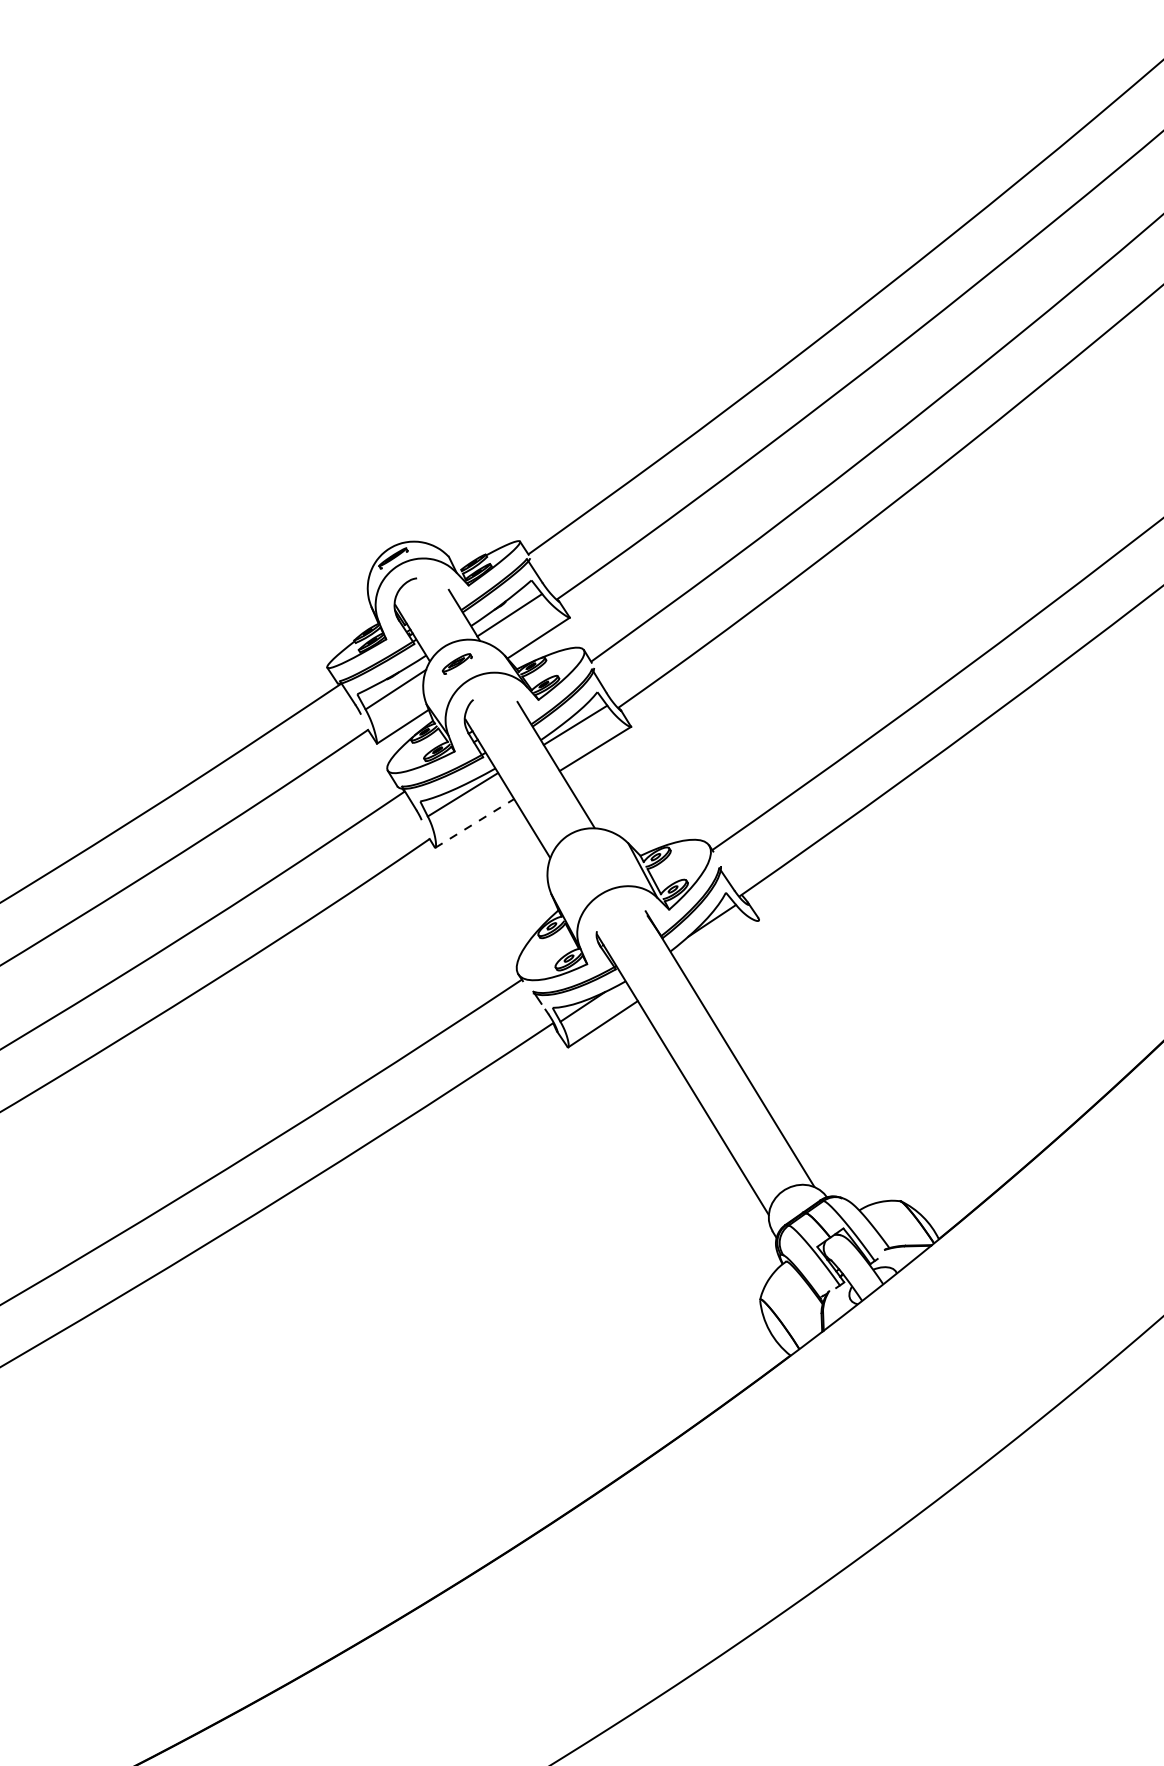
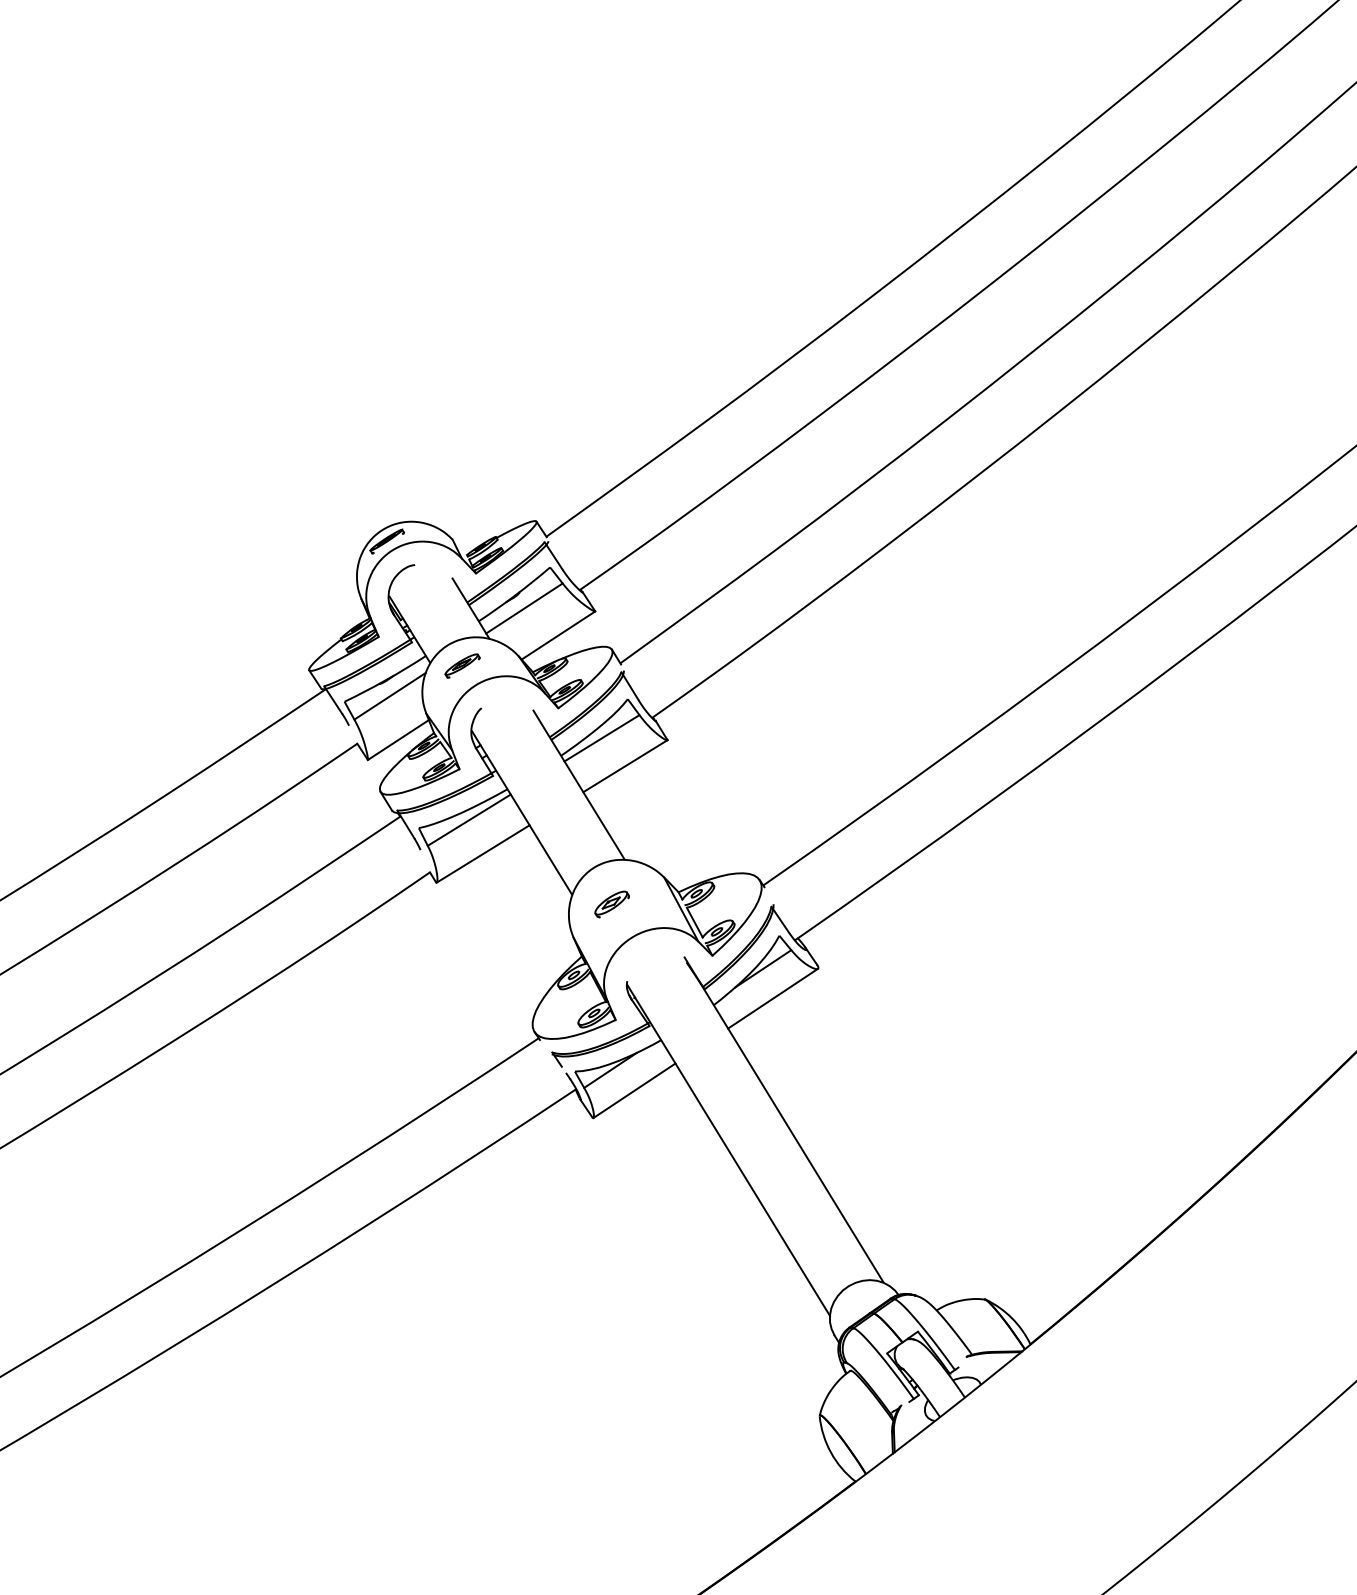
line: (475, 823) -> (484, 854), dashed -> solid
part: (584, 865) -> (612, 903), added
line: (720, 945) -> (772, 997), added

